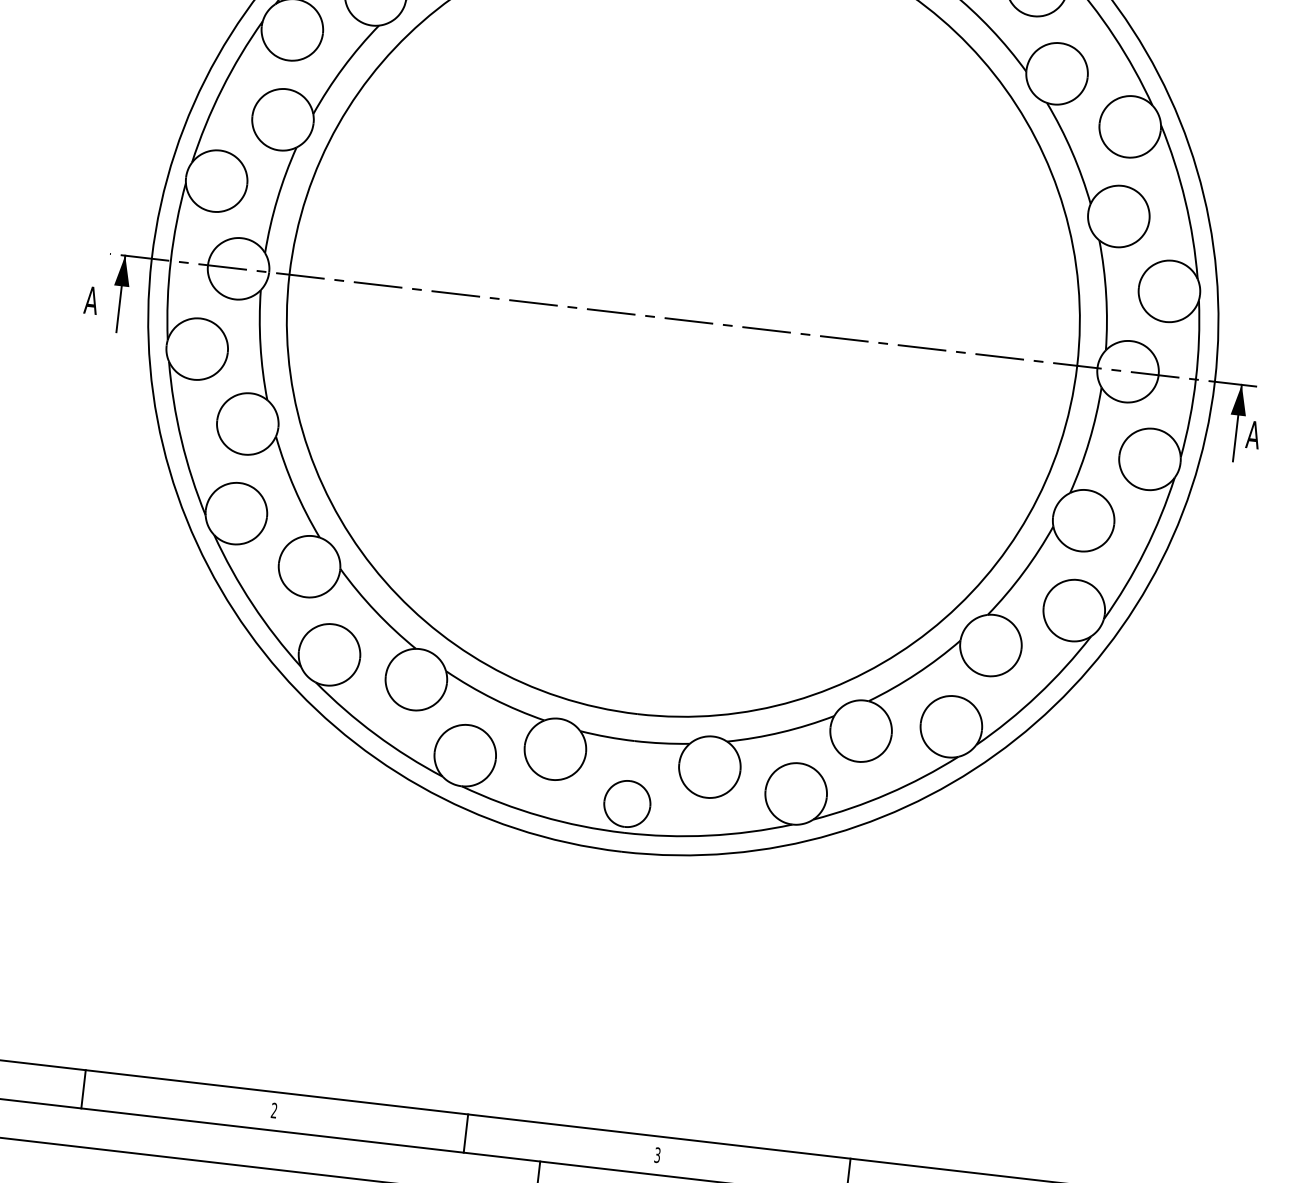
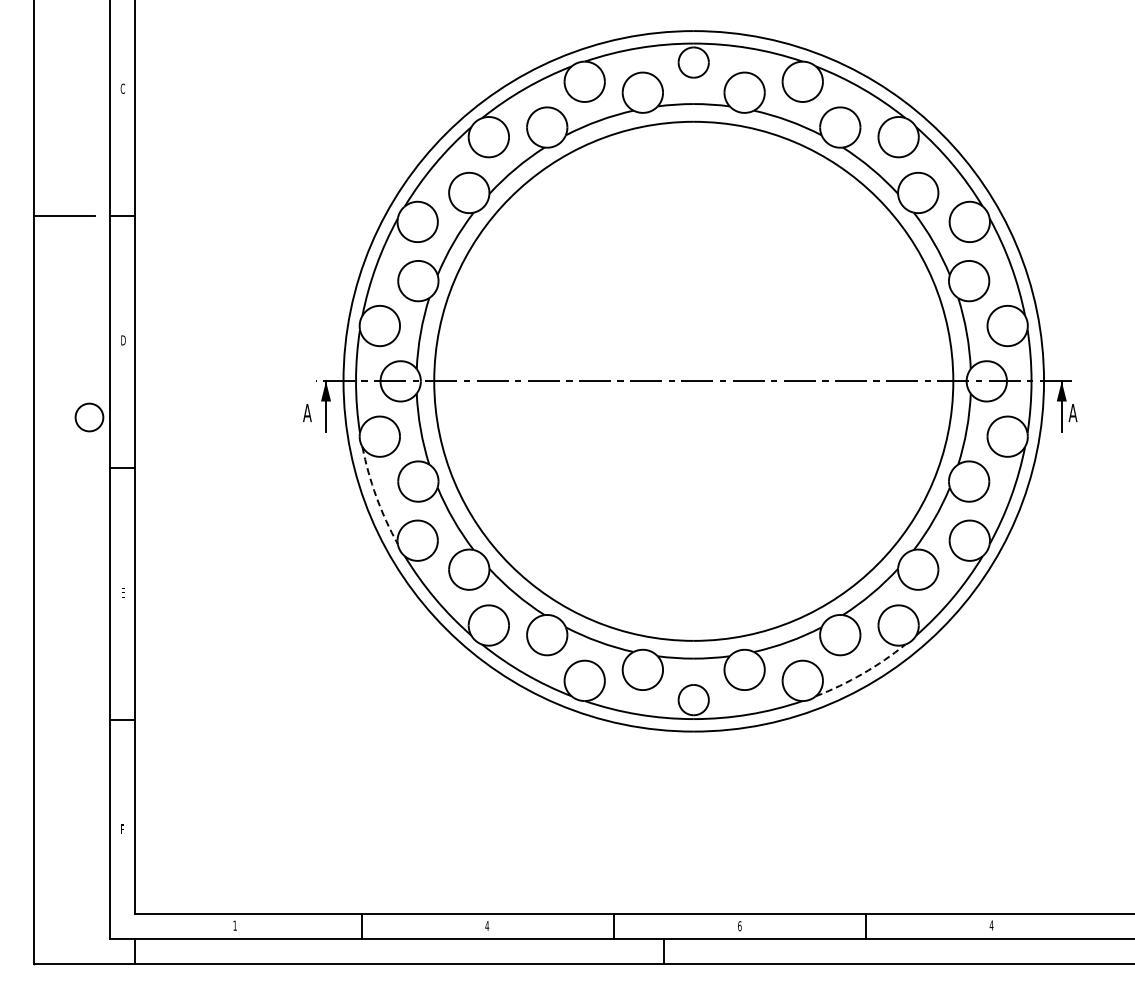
arc: (181, 439) -> (376, 496), solid -> dashed
arc: (888, 793) -> (862, 673), solid -> dashed
text: (274, 1111) -> (487, 926), 2 -> 4
text: (657, 1155) -> (739, 926), 3 -> 6

